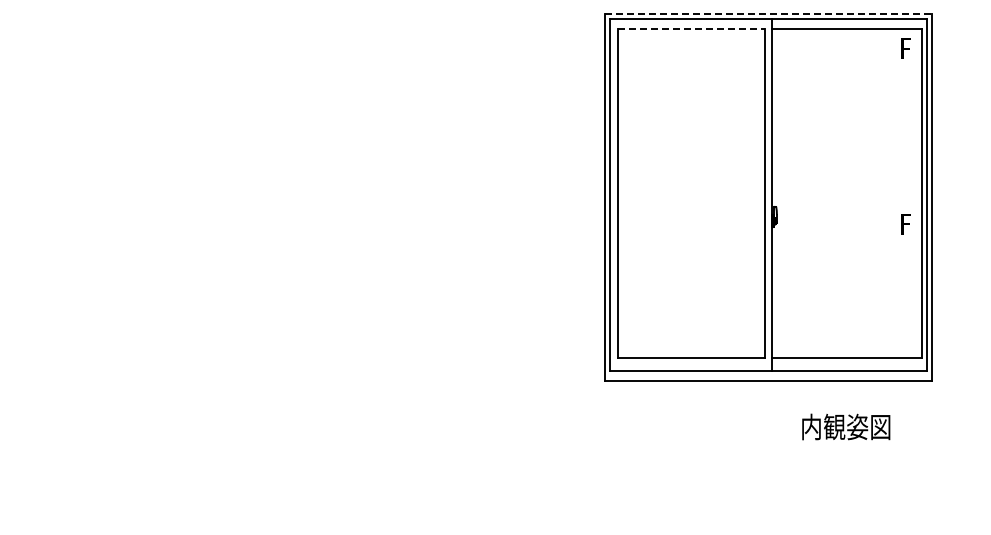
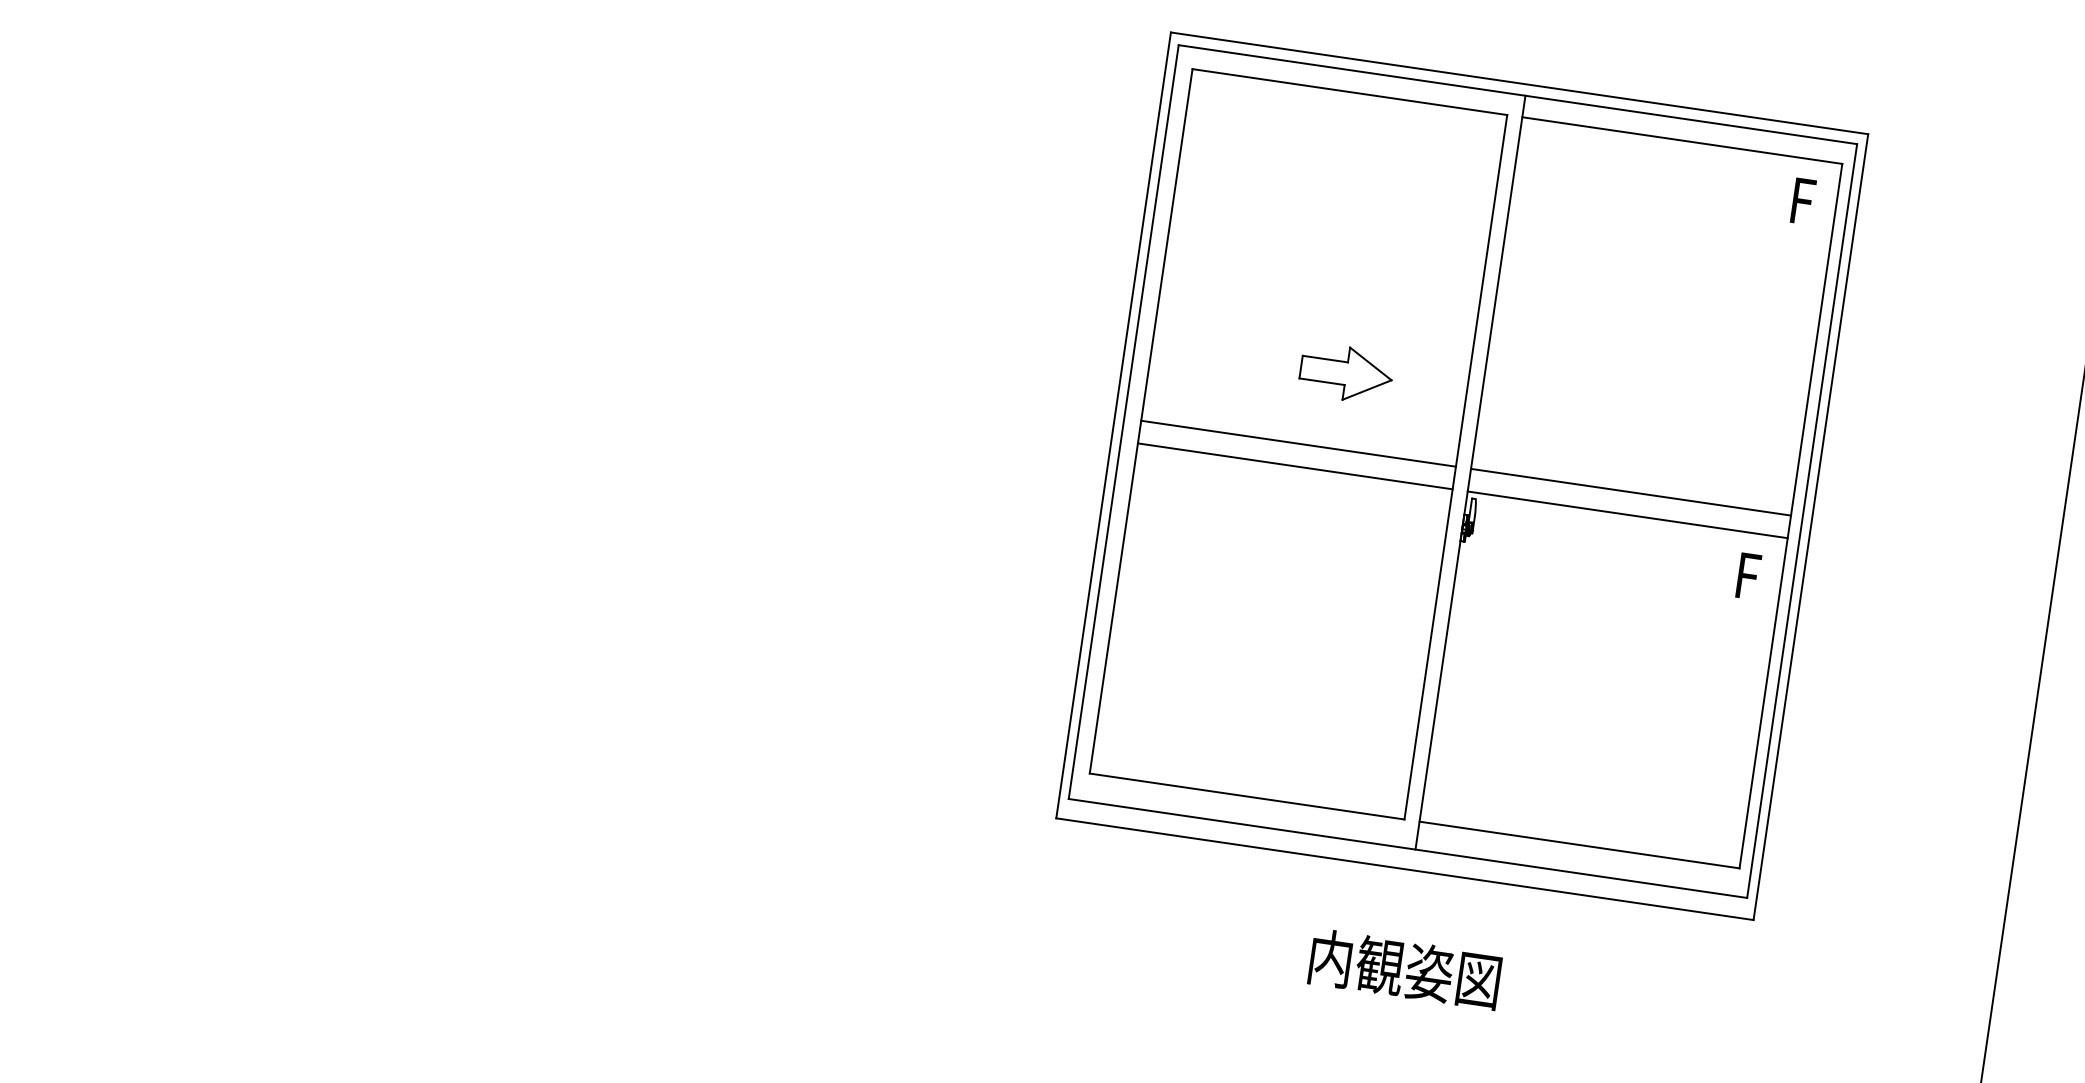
line: (768, 13) -> (1519, 83), dashed -> solid
line: (691, 28) -> (1350, 91), dashed -> solid
part: (708, 157) -> (1346, 372), added
line: (690, 193) -> (1296, 443), added
line: (846, 193) -> (1630, 492), added
line: (690, 203) -> (1293, 465), added
line: (846, 203) -> (1627, 513), added
text: (846, 426) -> (1405, 968), moved

